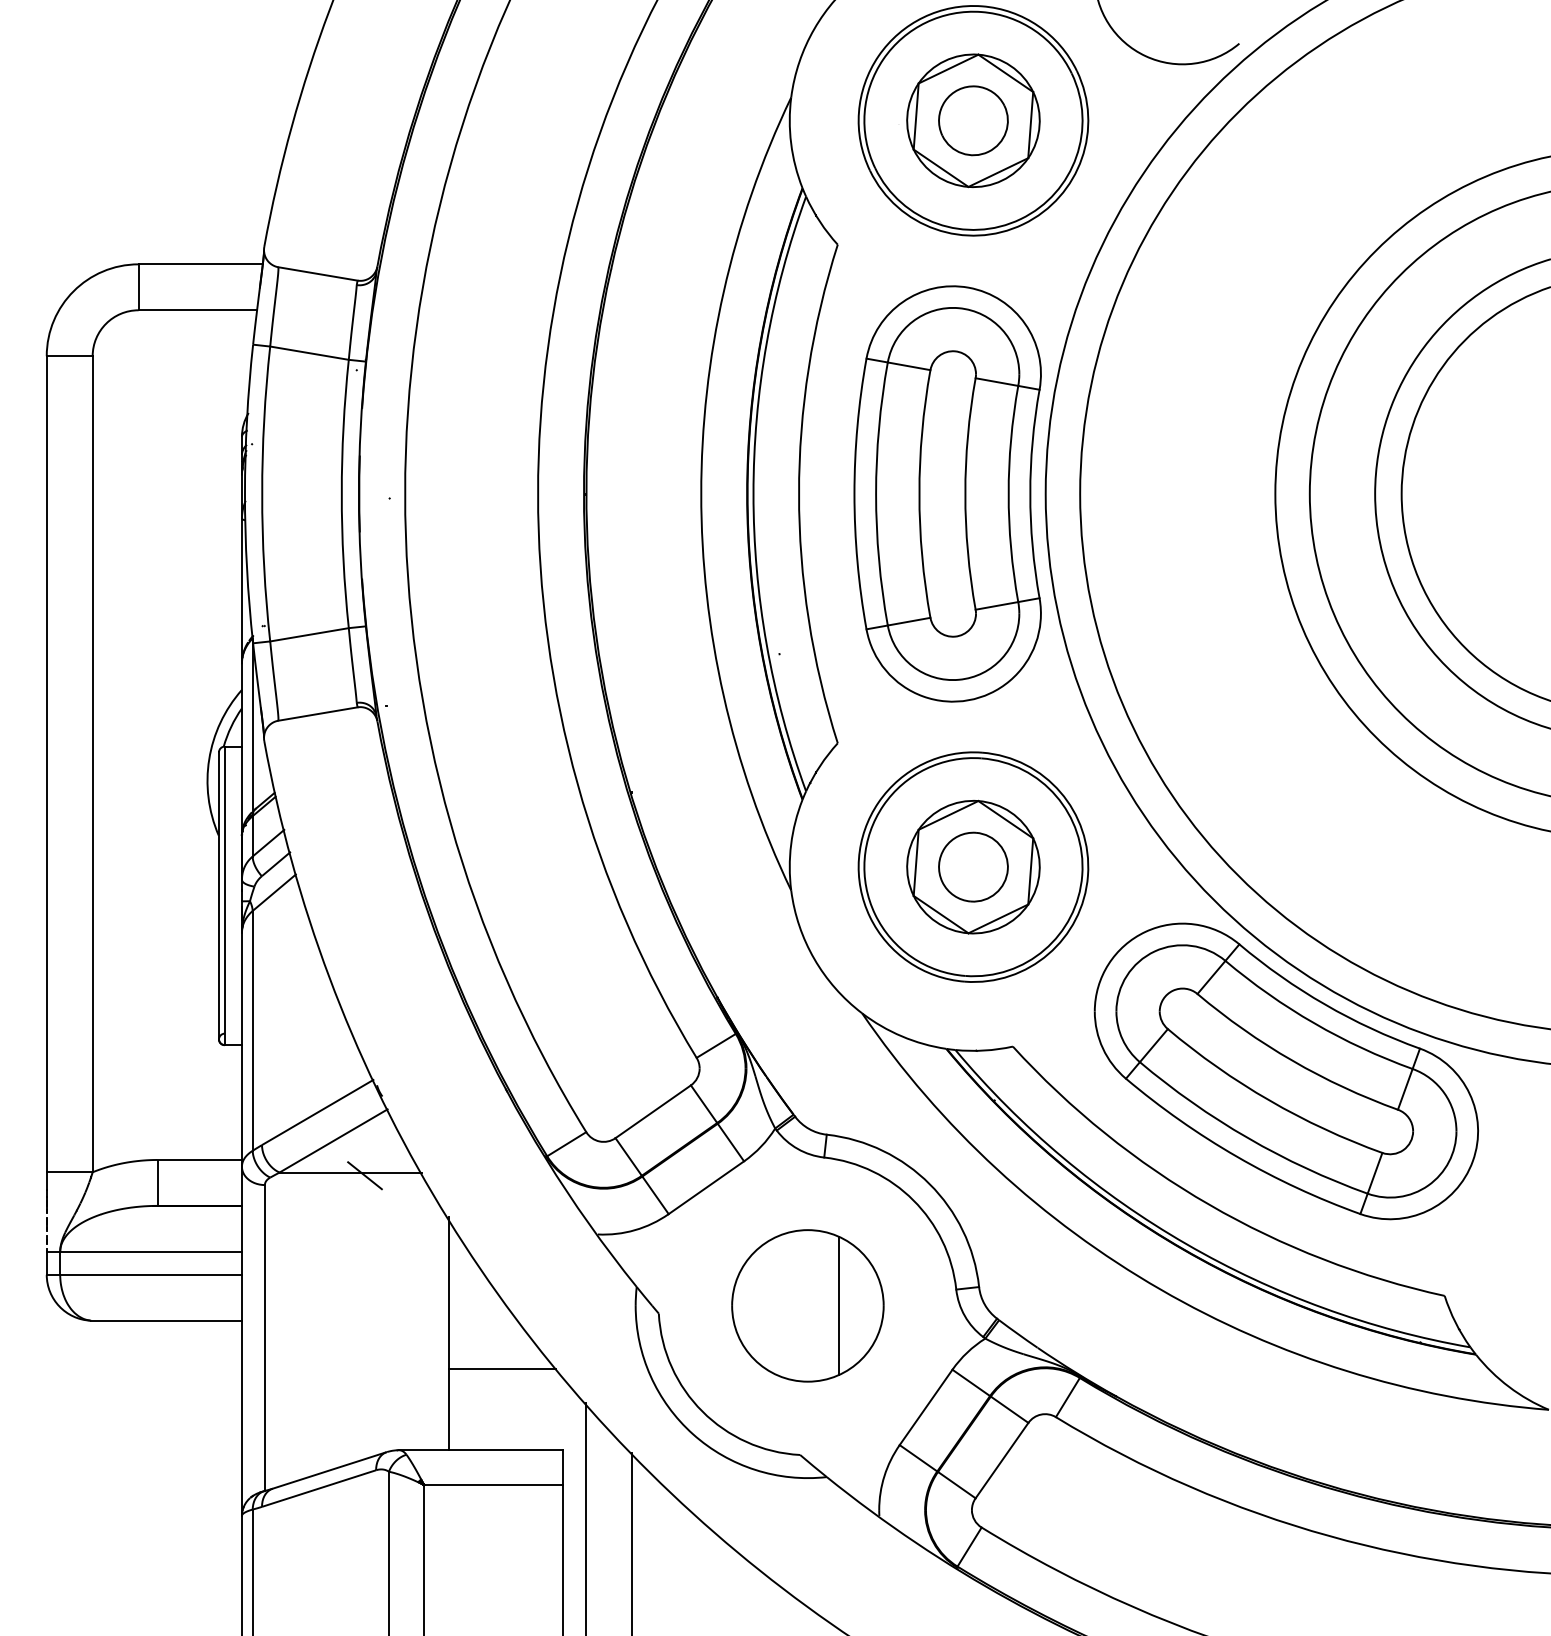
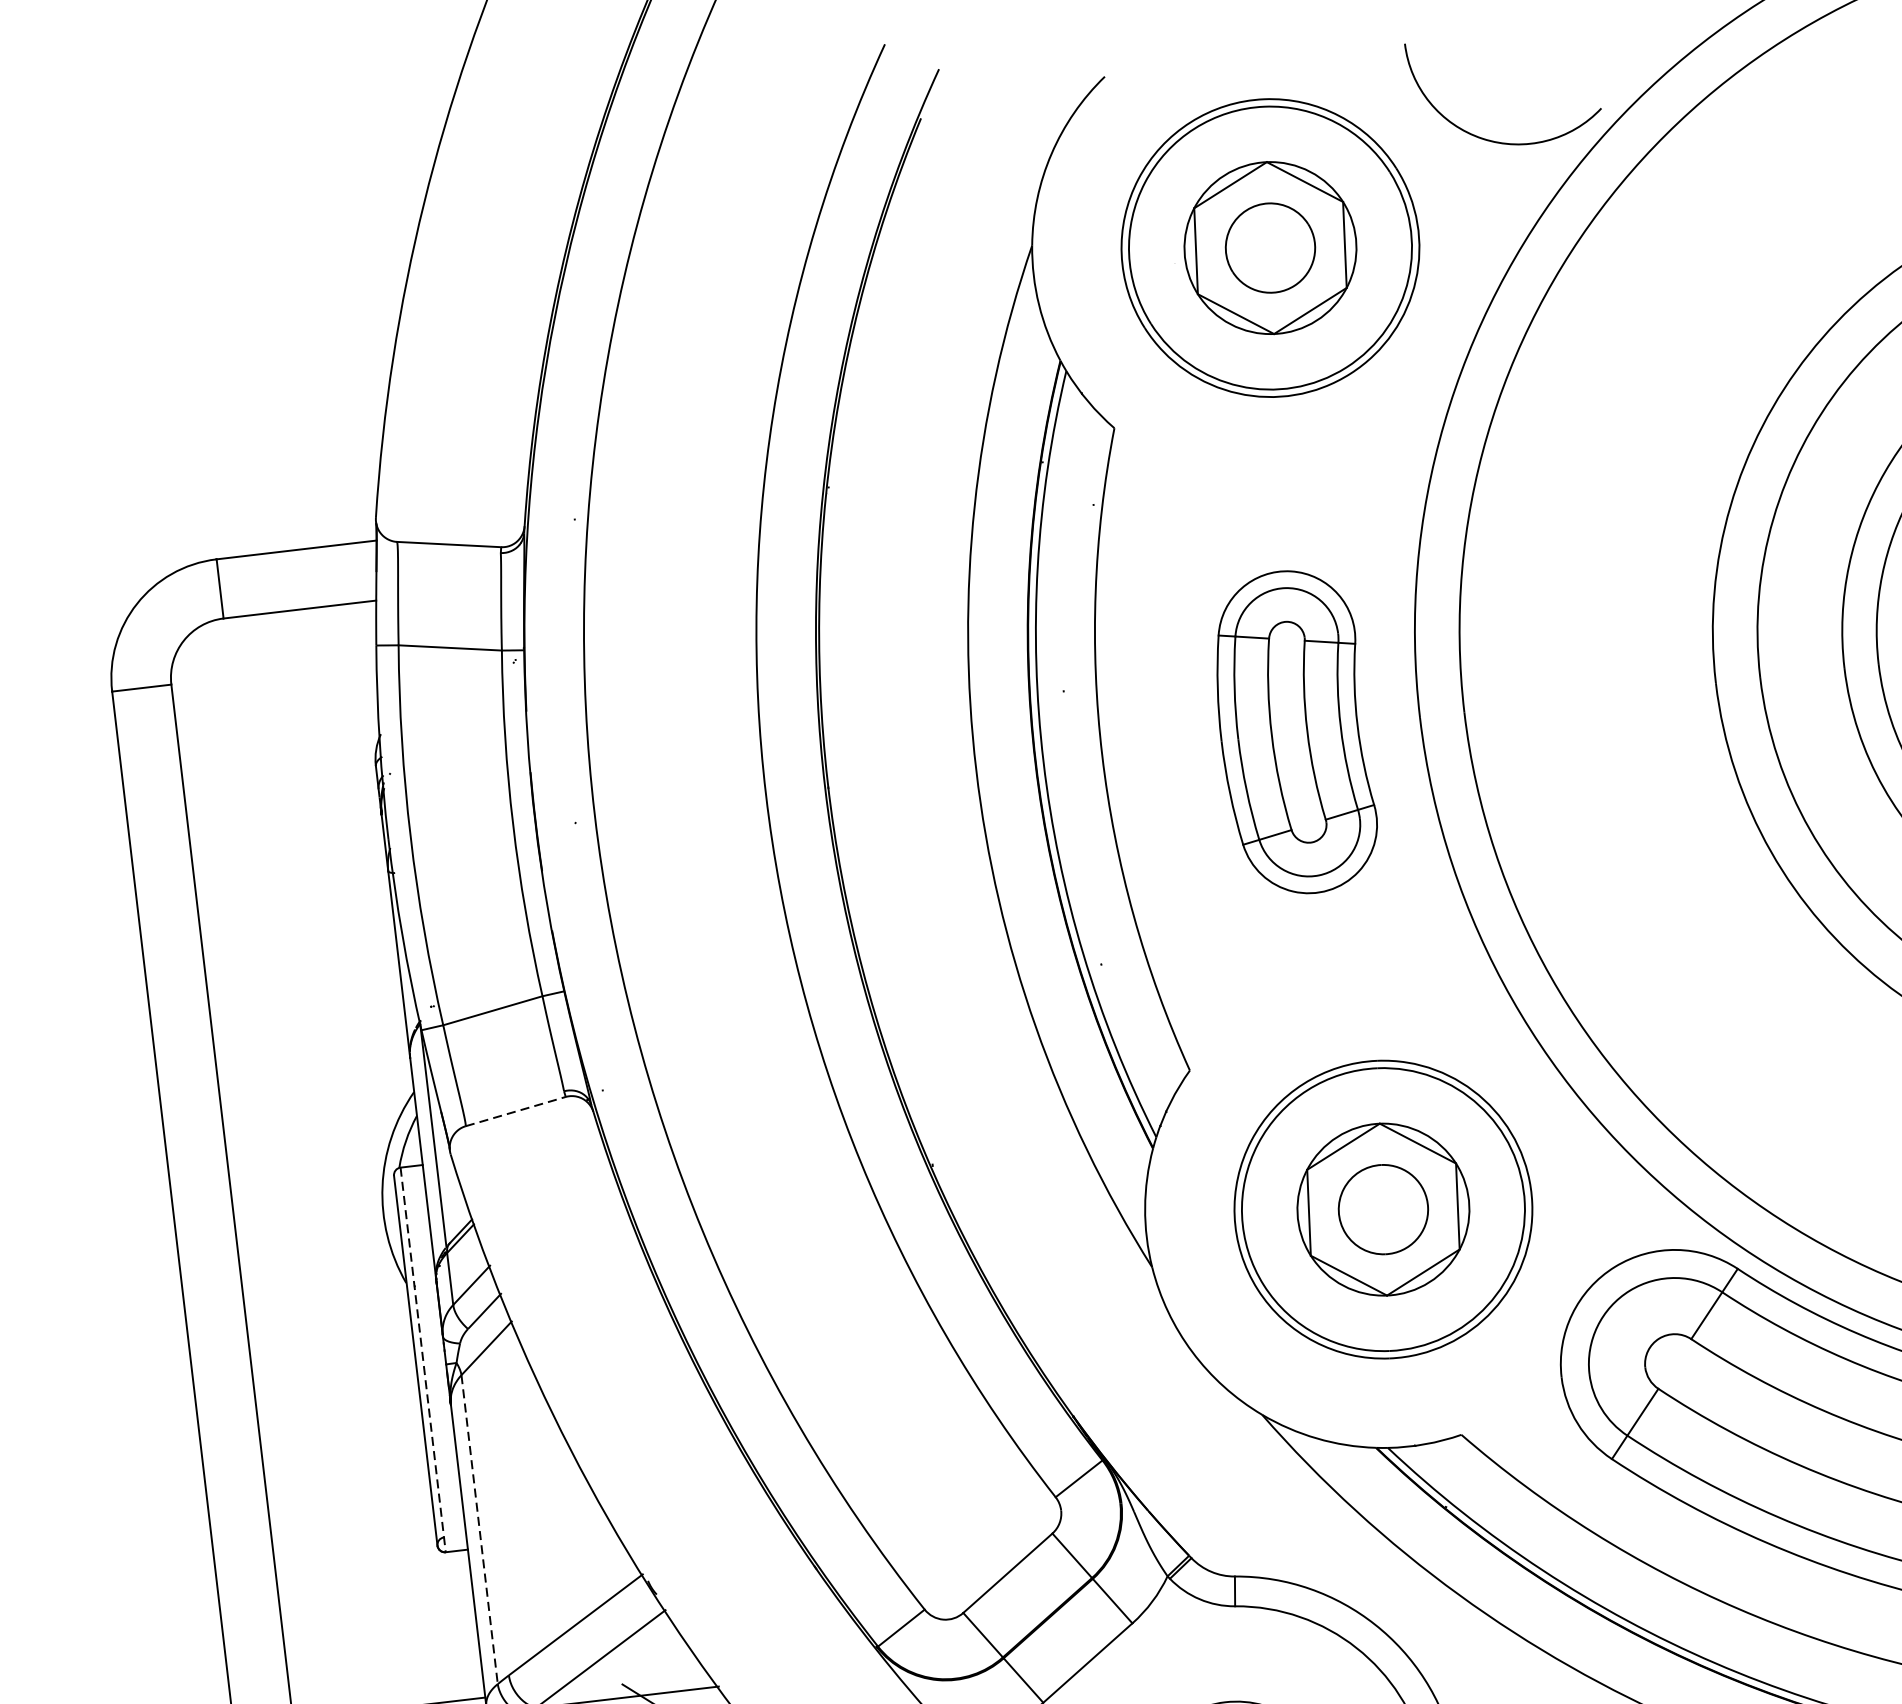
part: (947, 493) -> (1293, 732), size x0.6
line: (318, 713) -> (516, 1110), solid -> dashed
line: (224, 896) -> (422, 1360), solid -> dashed
line: (252, 1030) -> (479, 1529), solid -> dashed

